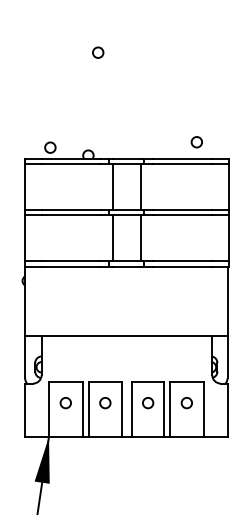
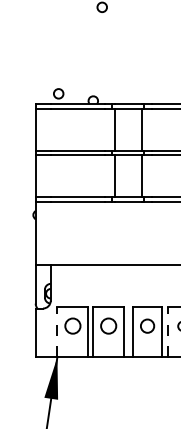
circle: (65, 403) -> (72, 326), size x1.6
circle: (105, 403) -> (108, 326), size x1.6
circle: (148, 403) -> (148, 326), size x1.4
line: (48, 409) -> (56, 332), solid -> dashed
line: (170, 409) -> (168, 332), solid -> dashed

